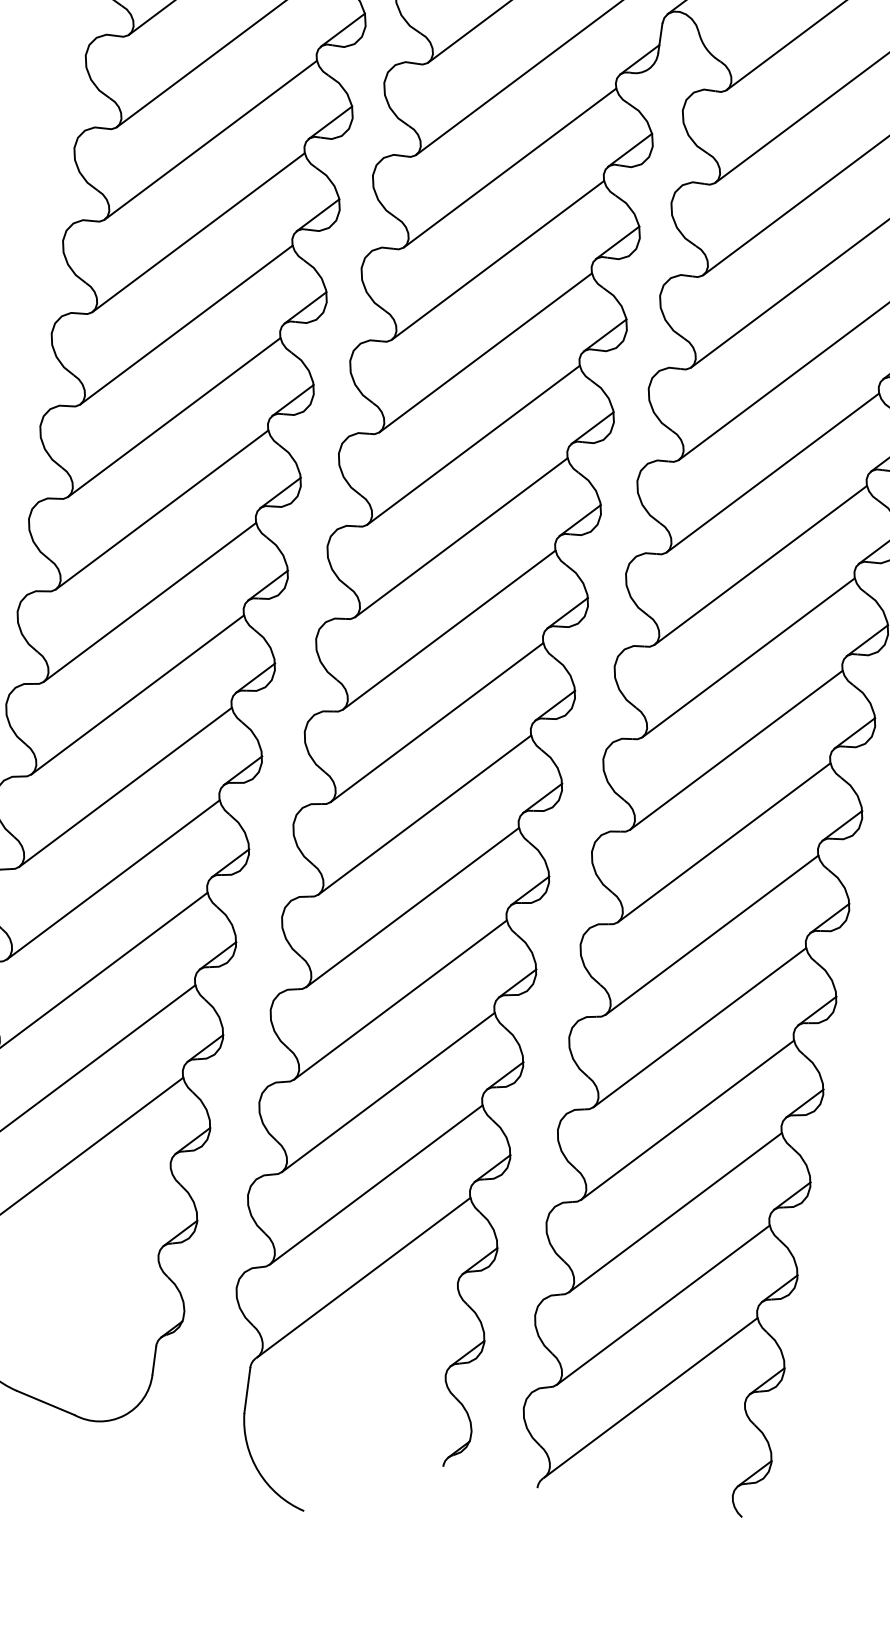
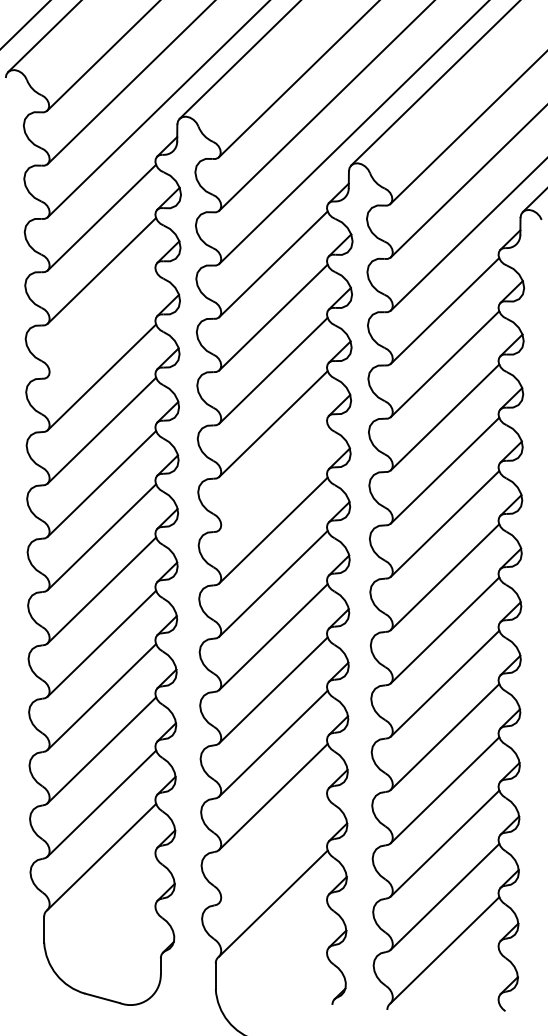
line: (197, 233) -> (101, 324), removed
line: (461, 537) -> (273, 477), removed
line: (376, 1185) -> (273, 850), removed

